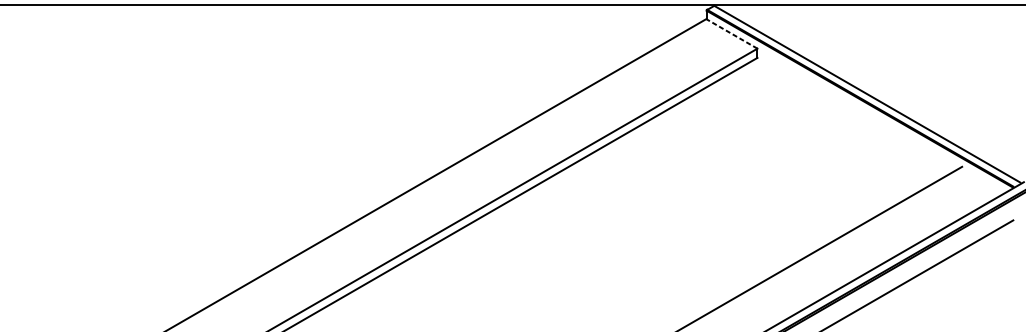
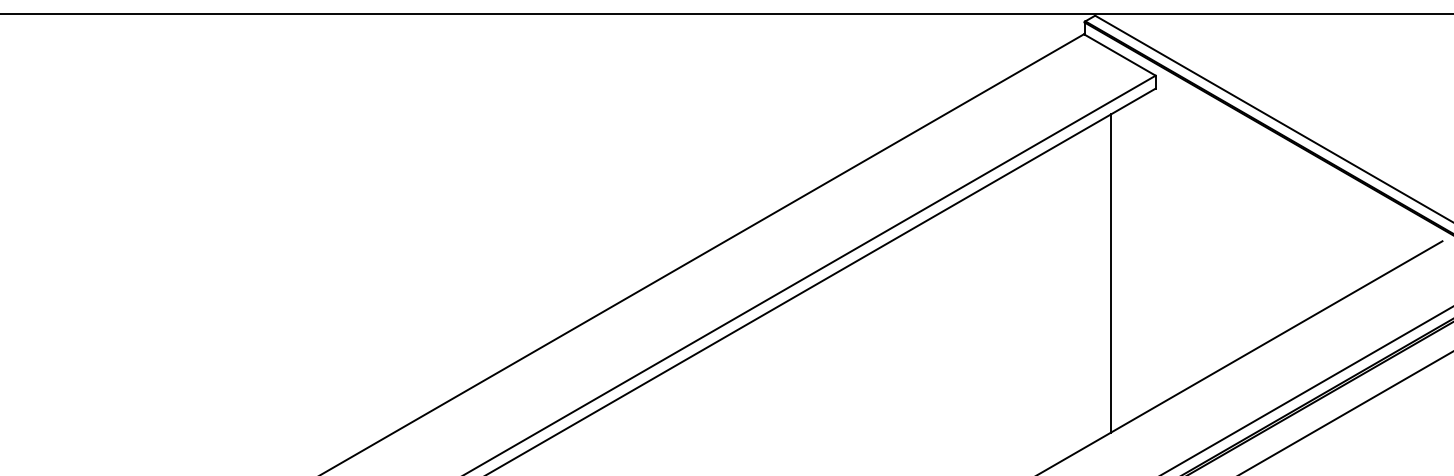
line: (731, 33) -> (1119, 54), dashed -> solid
line: (725, 189) -> (1110, 273), added

